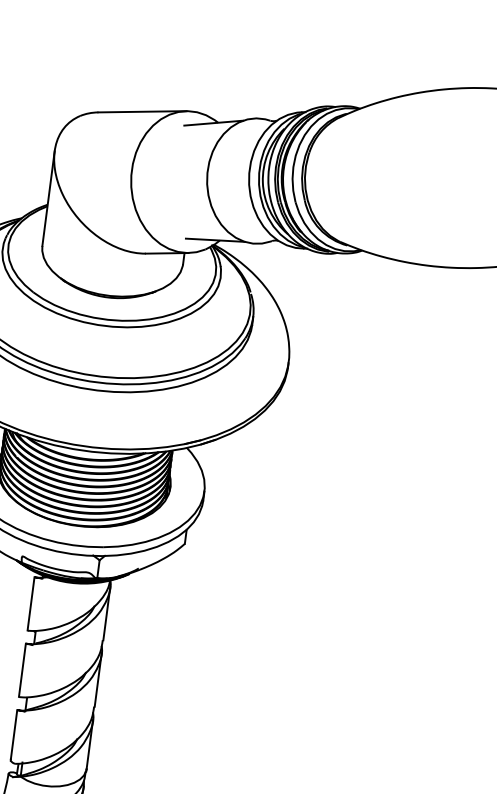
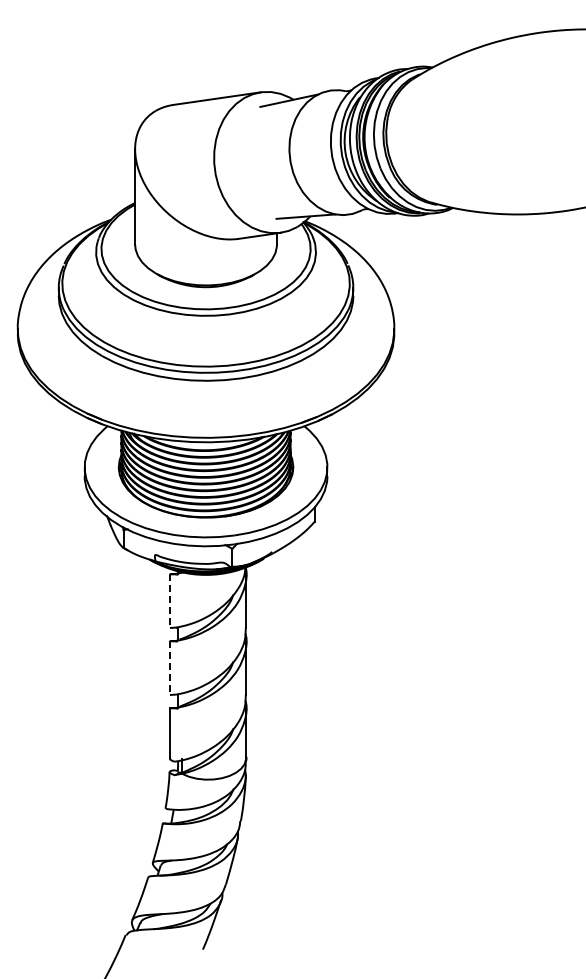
line: (30, 603) -> (169, 600), solid -> dashed
line: (22, 669) -> (169, 667), solid -> dashed

